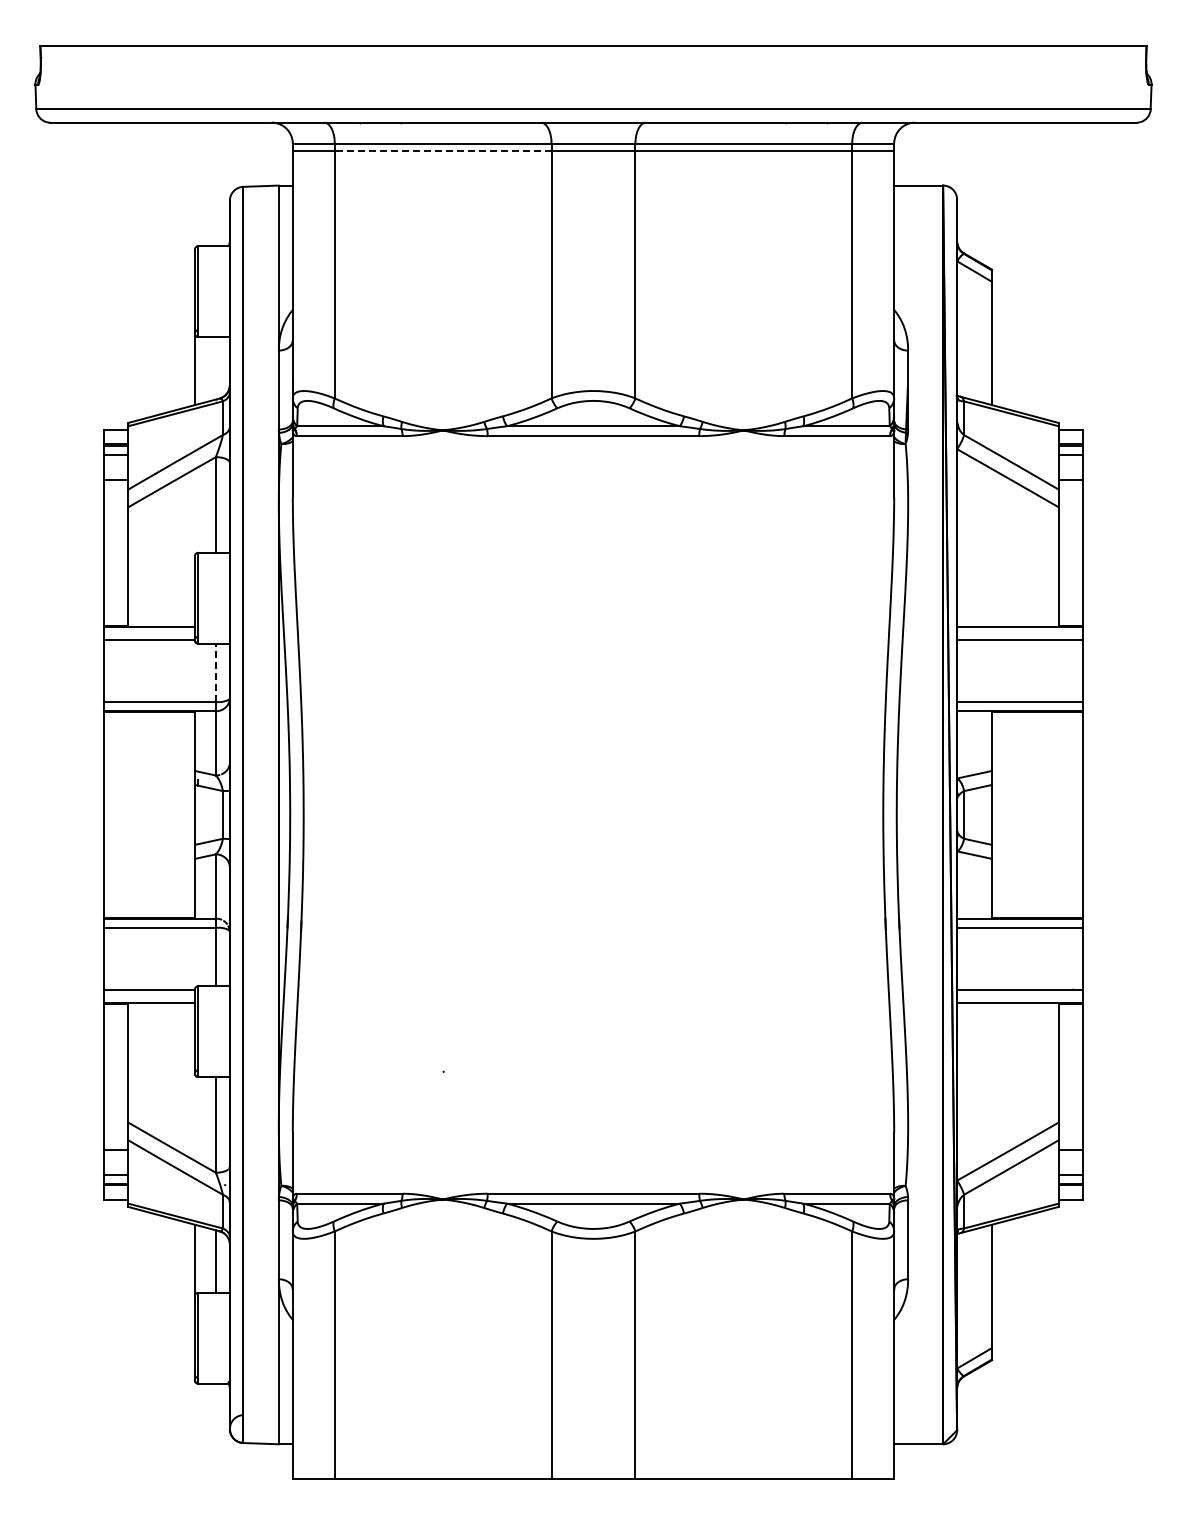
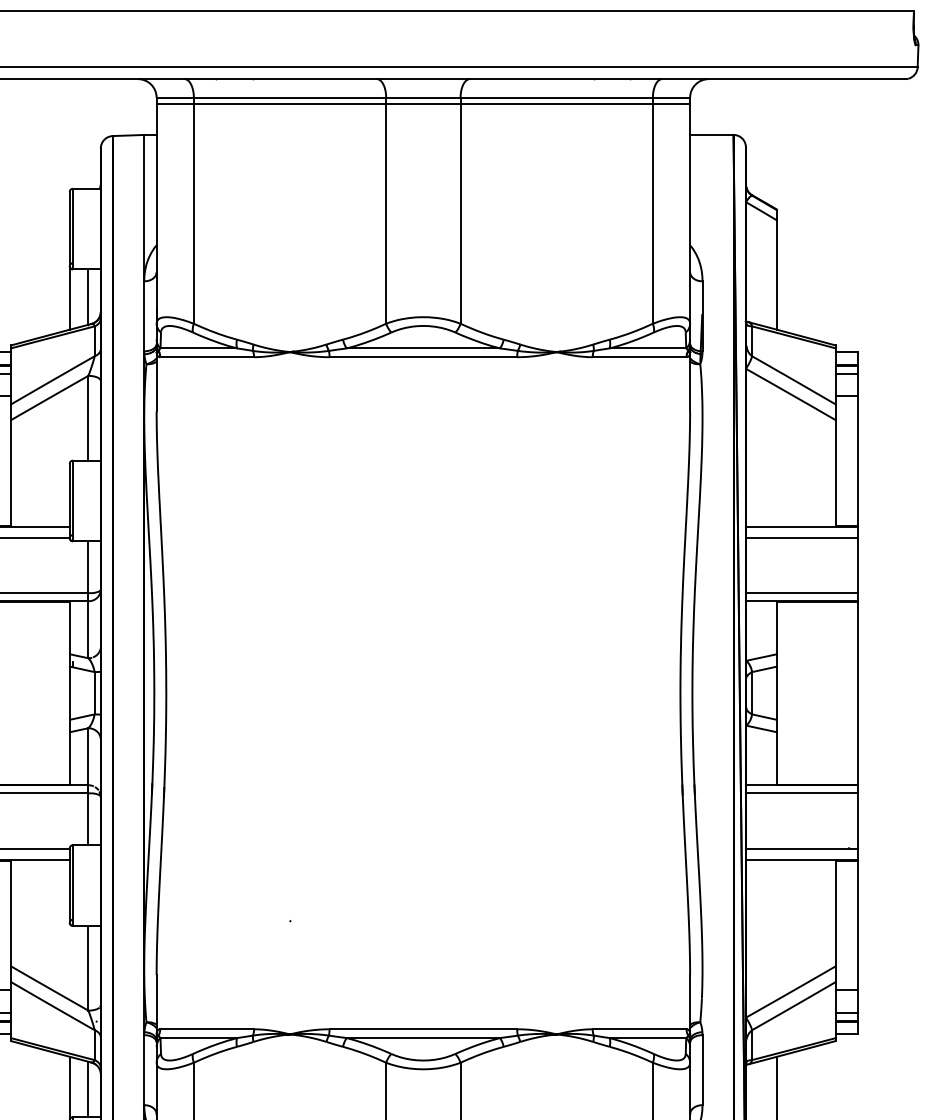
line: (442, 150) -> (289, 103), dashed -> solid
line: (215, 368) -> (88, 297), added
line: (215, 672) -> (88, 566), dashed -> solid

